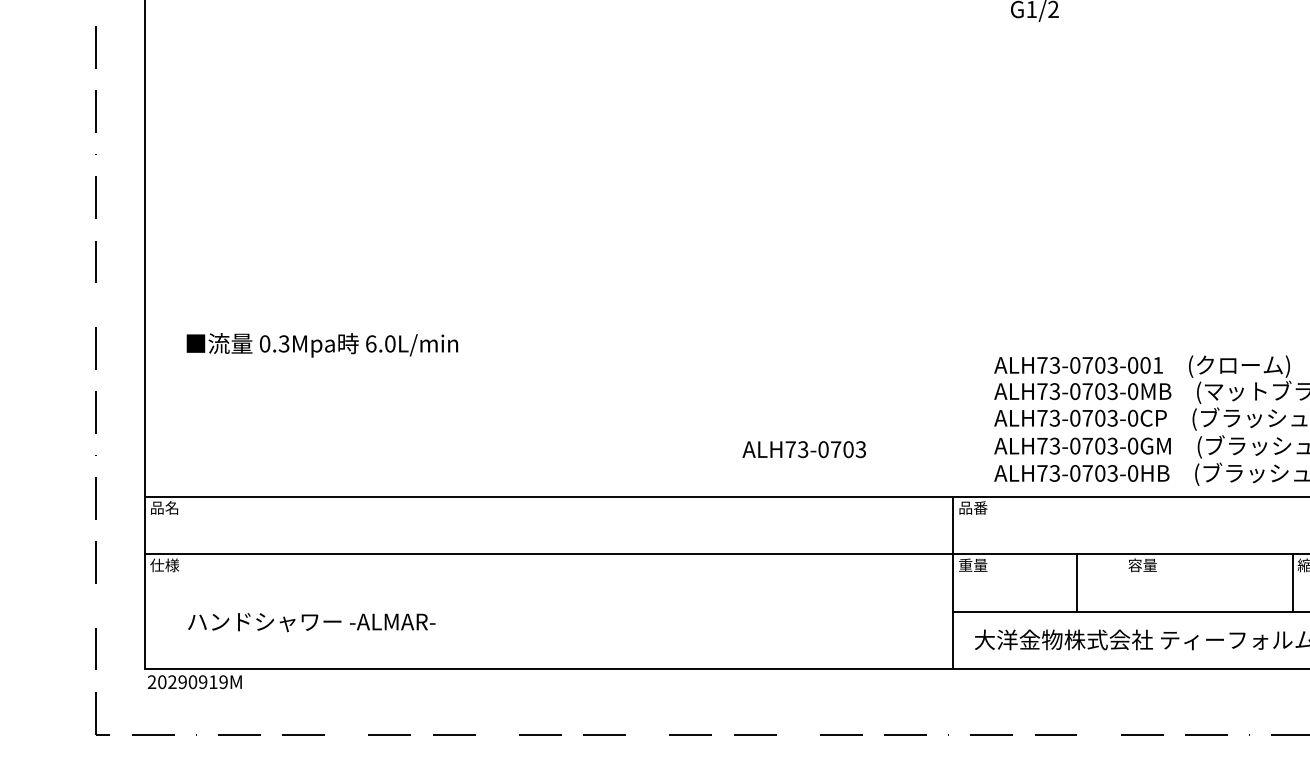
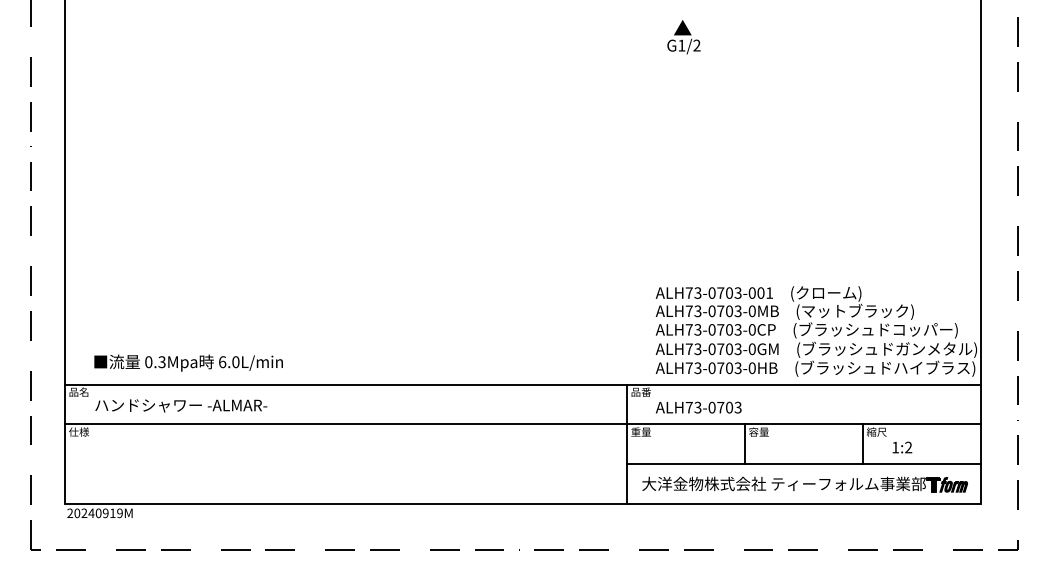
text: (322, 344) -> (188, 362), moved
text: (803, 449) -> (698, 407), moved
line: (1077, 583) -> (745, 444), moved
text: (312, 621) -> (181, 405), moved
text: (182, 682) -> (91, 513), 20290919M -> 20240919M

